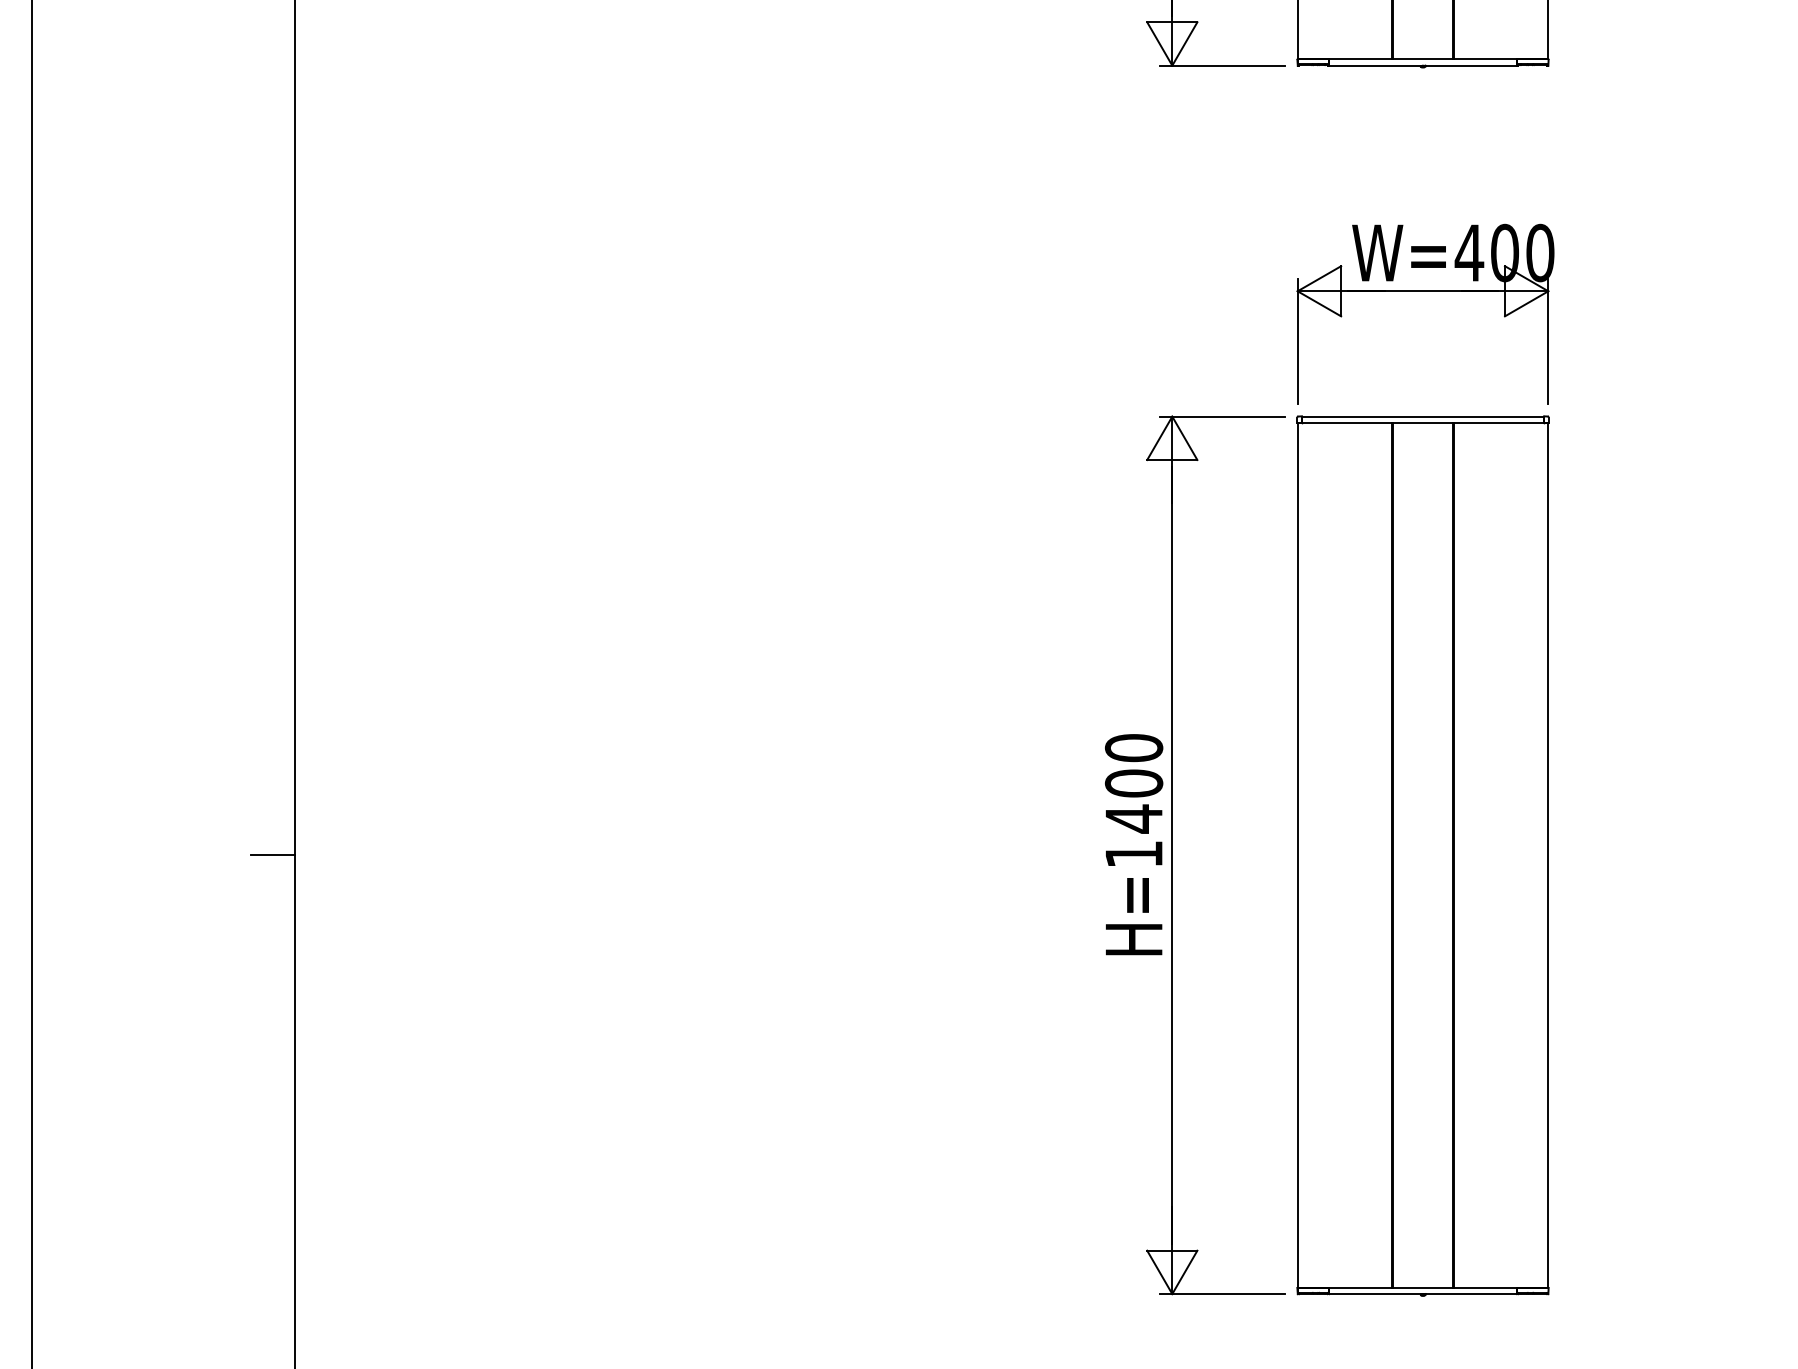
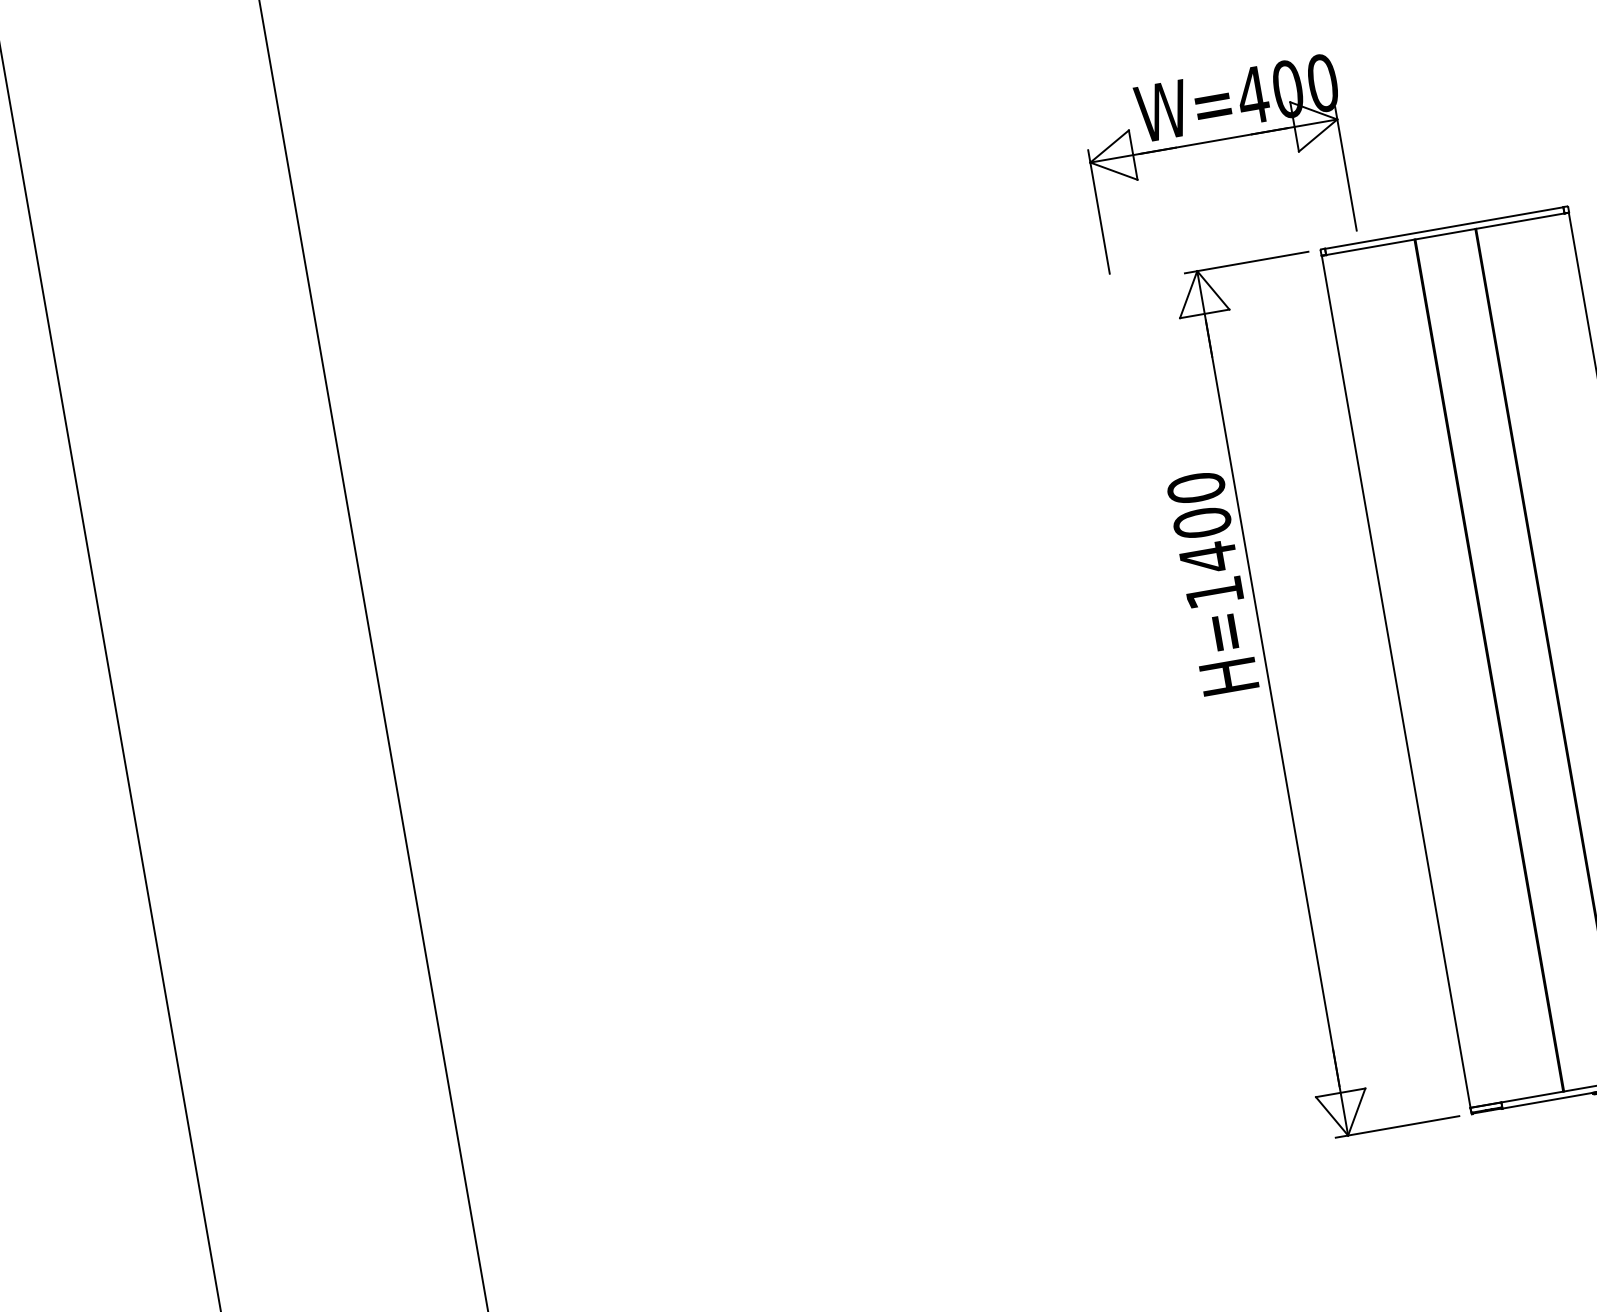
part: (1425, 291) -> (1216, 140), moved
text: (1134, 844) -> (1213, 582), moved
line: (272, 855) -> (386, 858), removed

